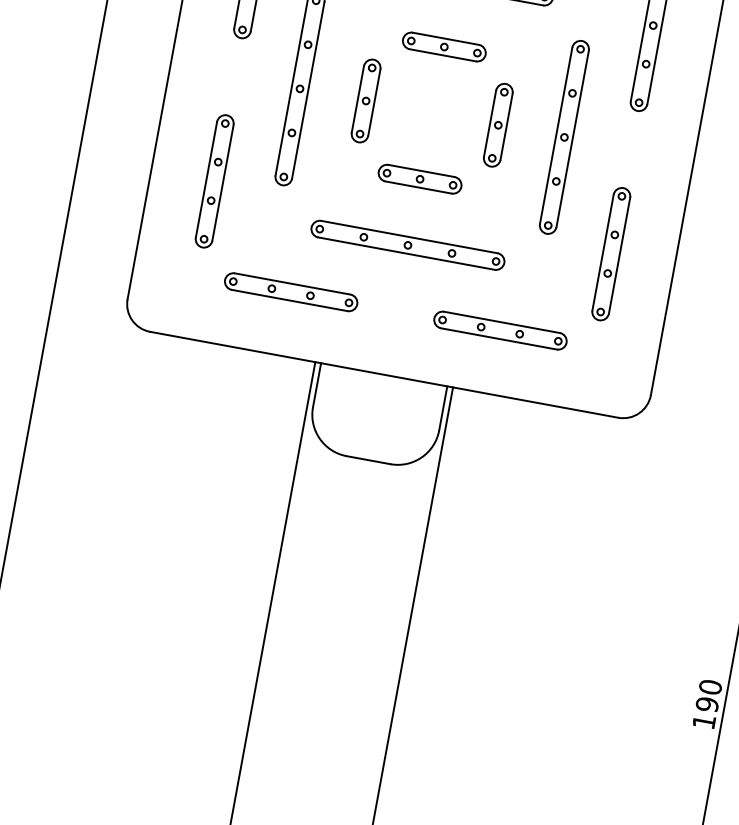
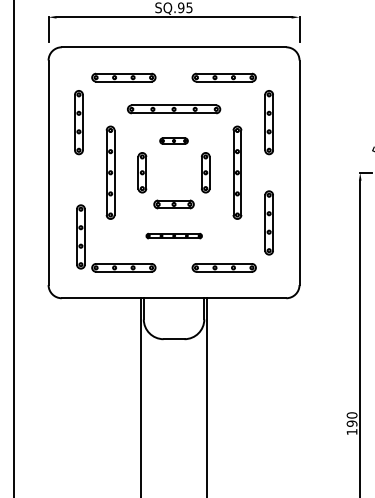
part: (443, 45) -> (173, 140), size x0.7
part: (213, 180) -> (80, 236), moved
part: (409, 244) -> (174, 235), size x0.6

